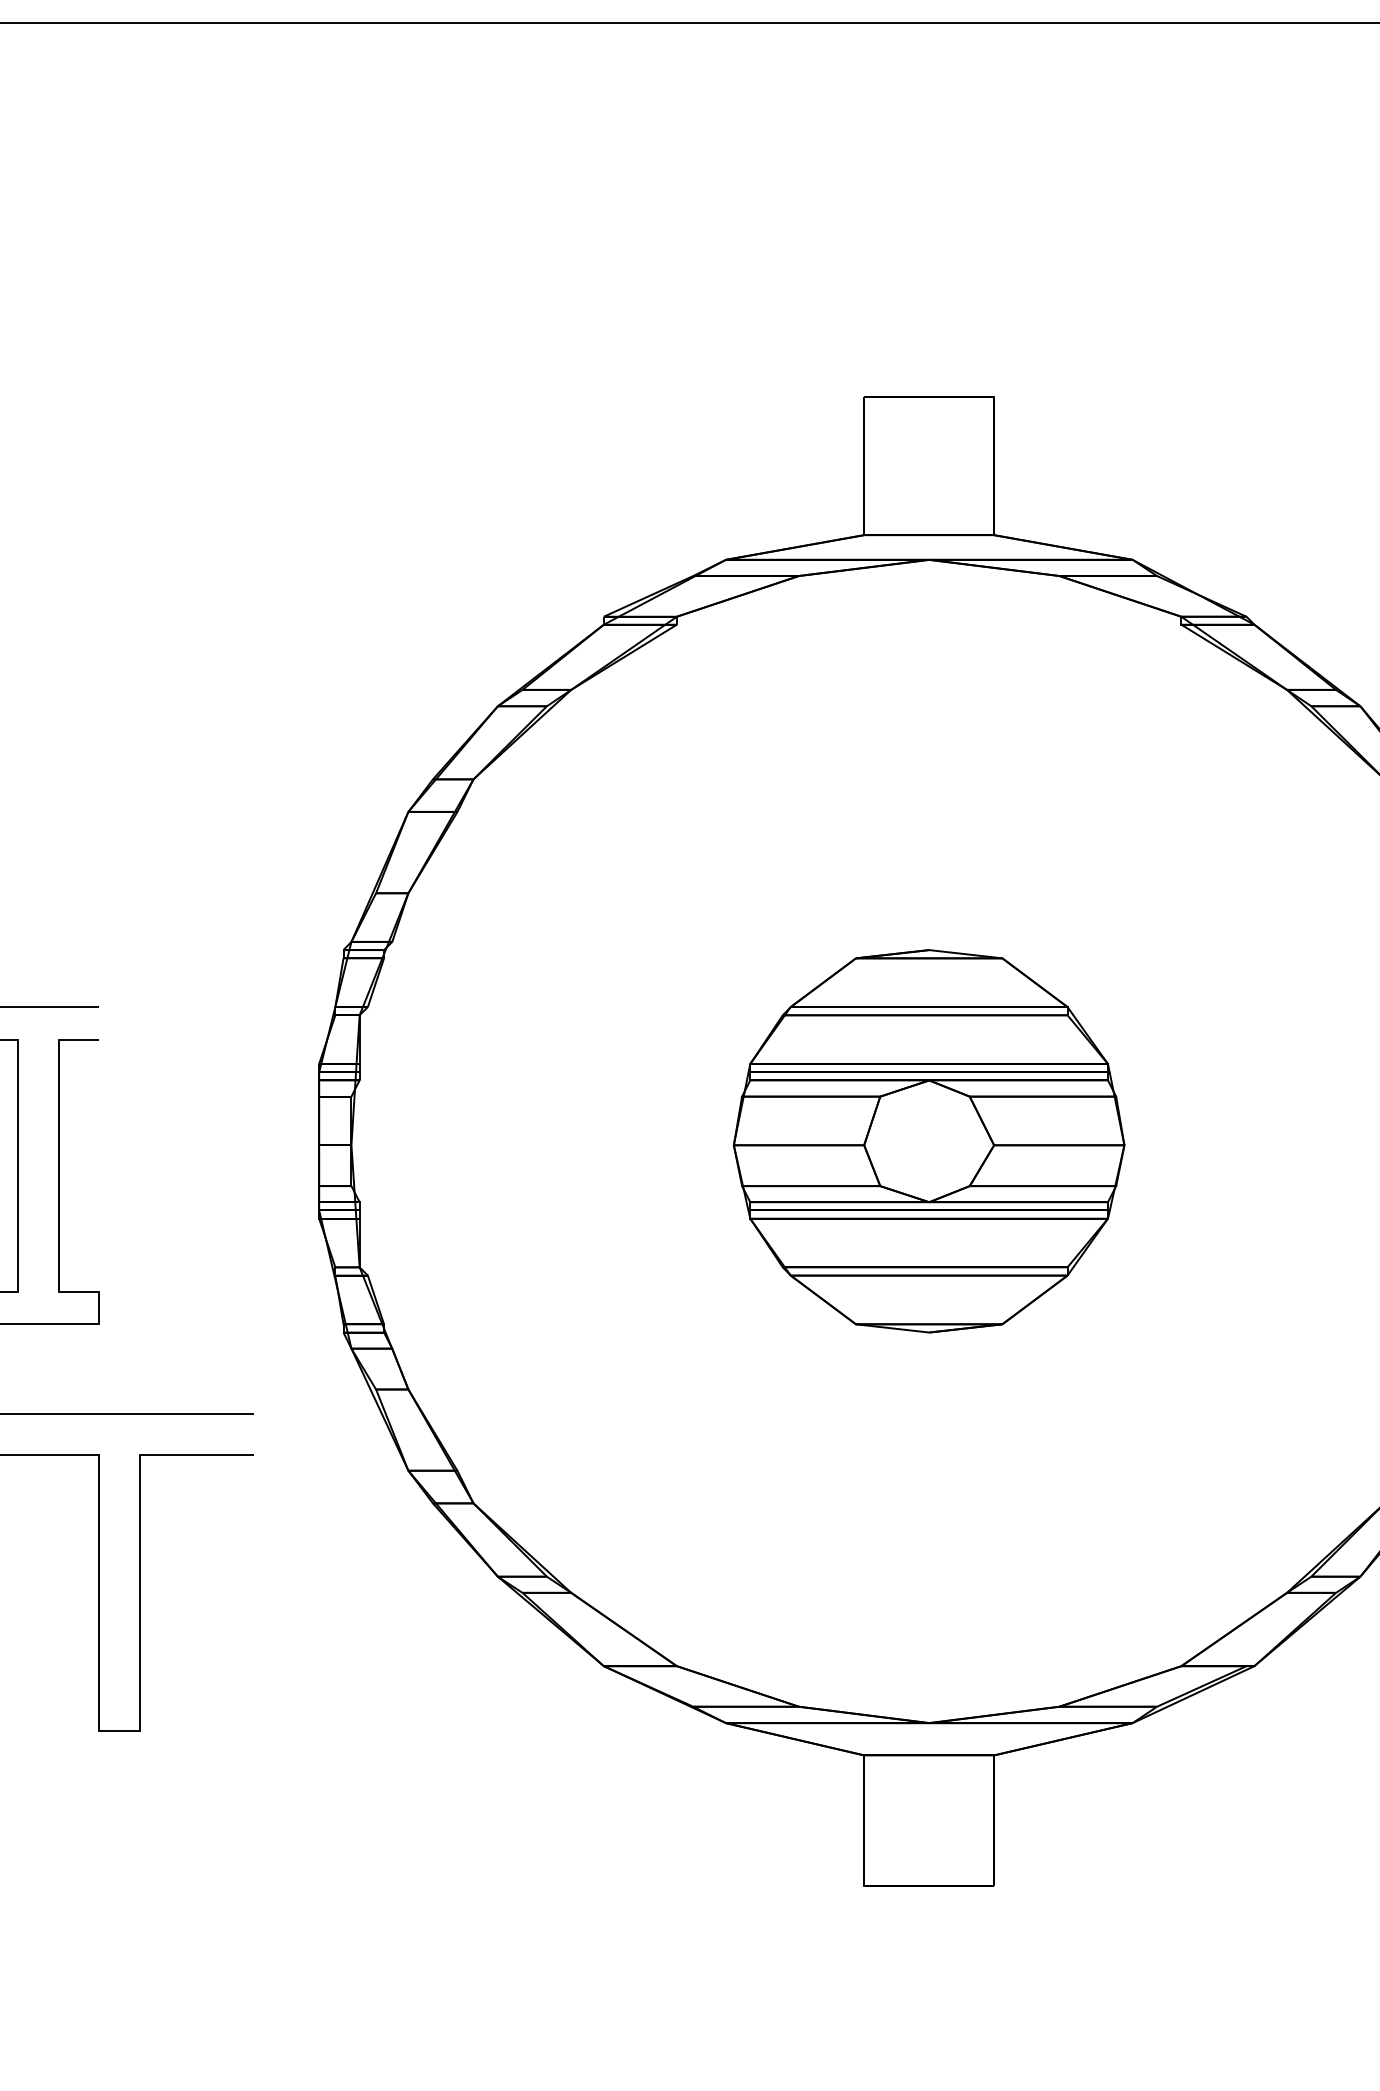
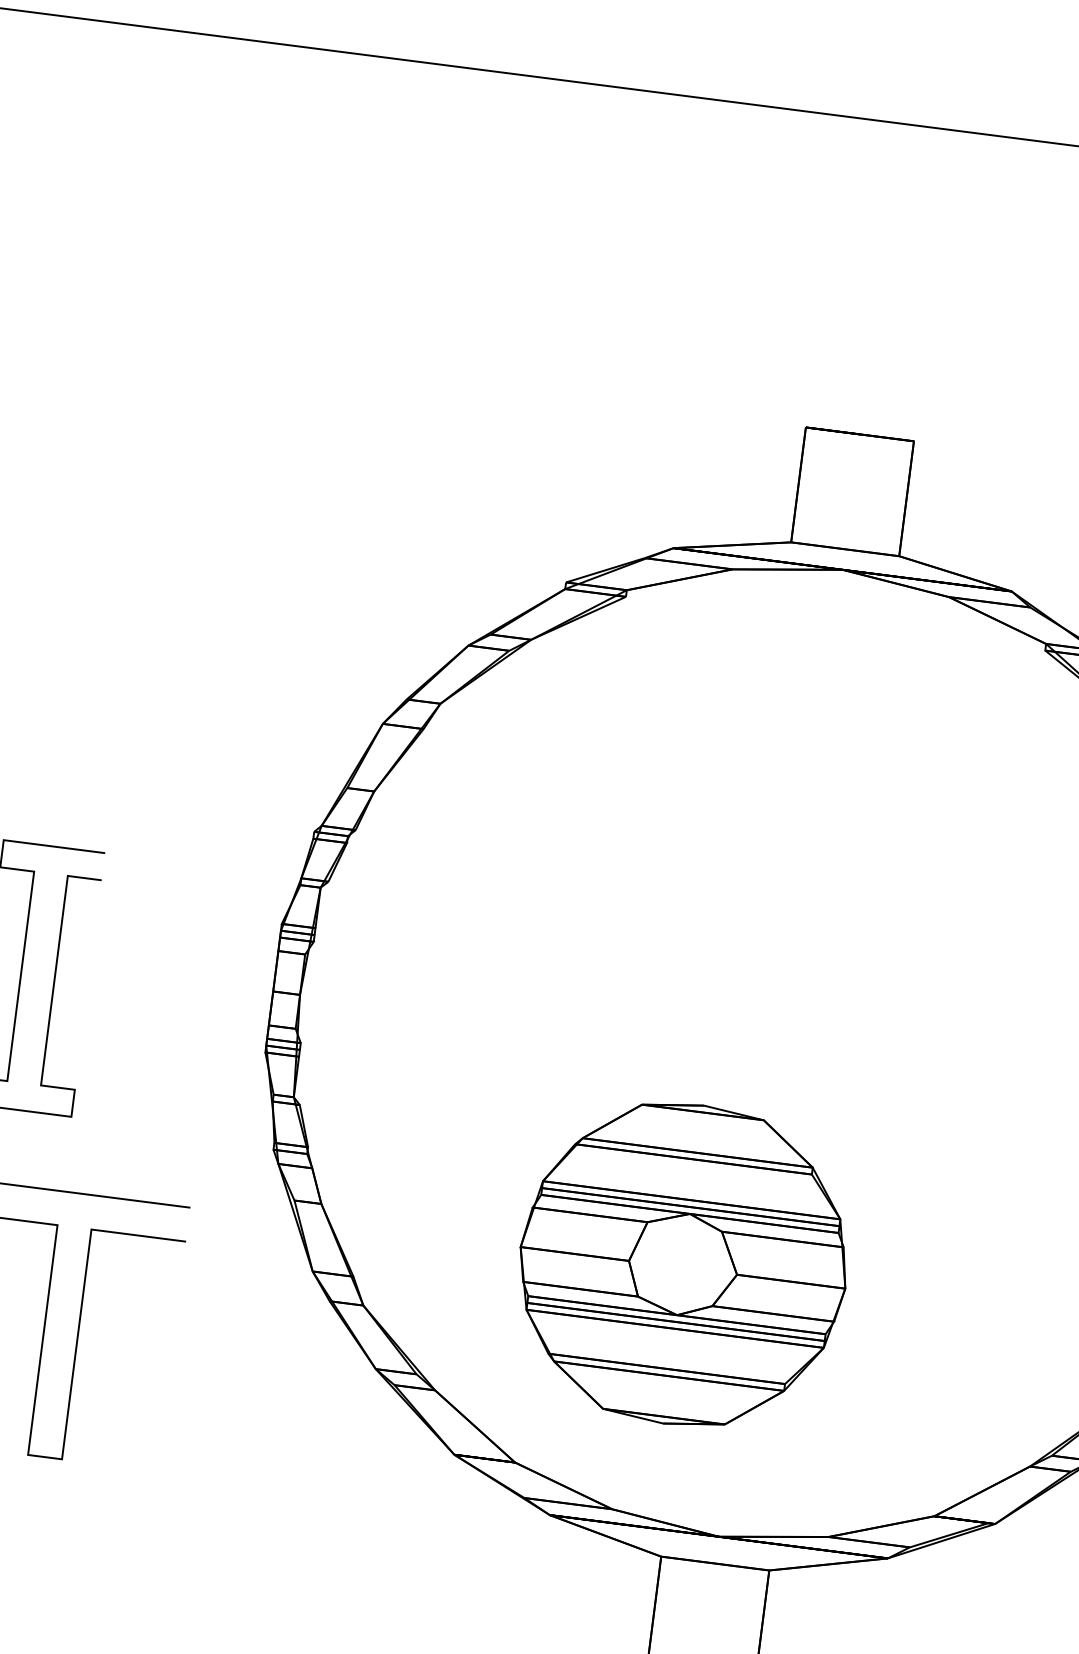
part: (928, 1141) -> (682, 1264), moved

